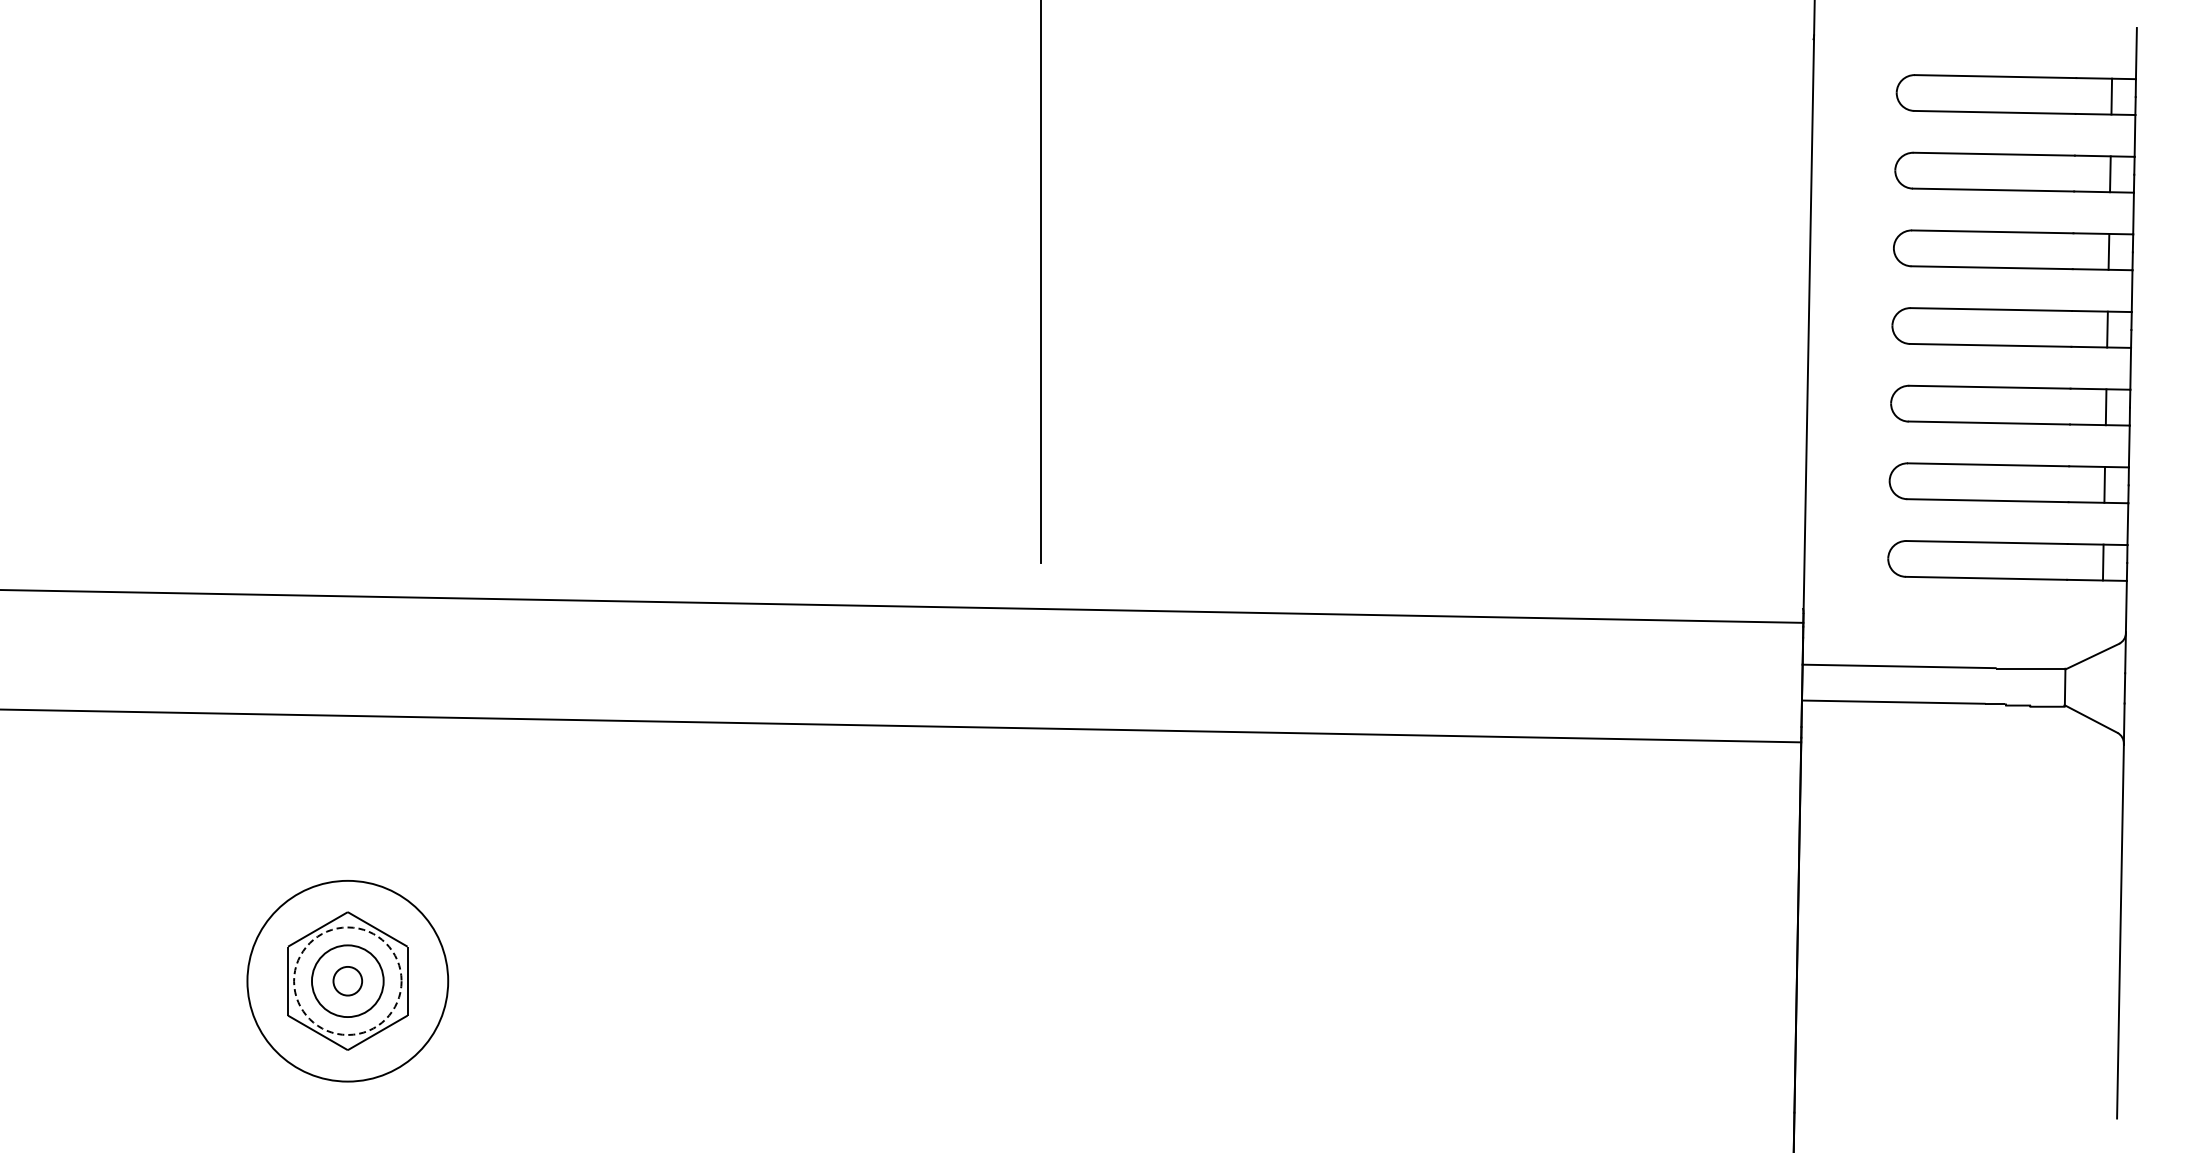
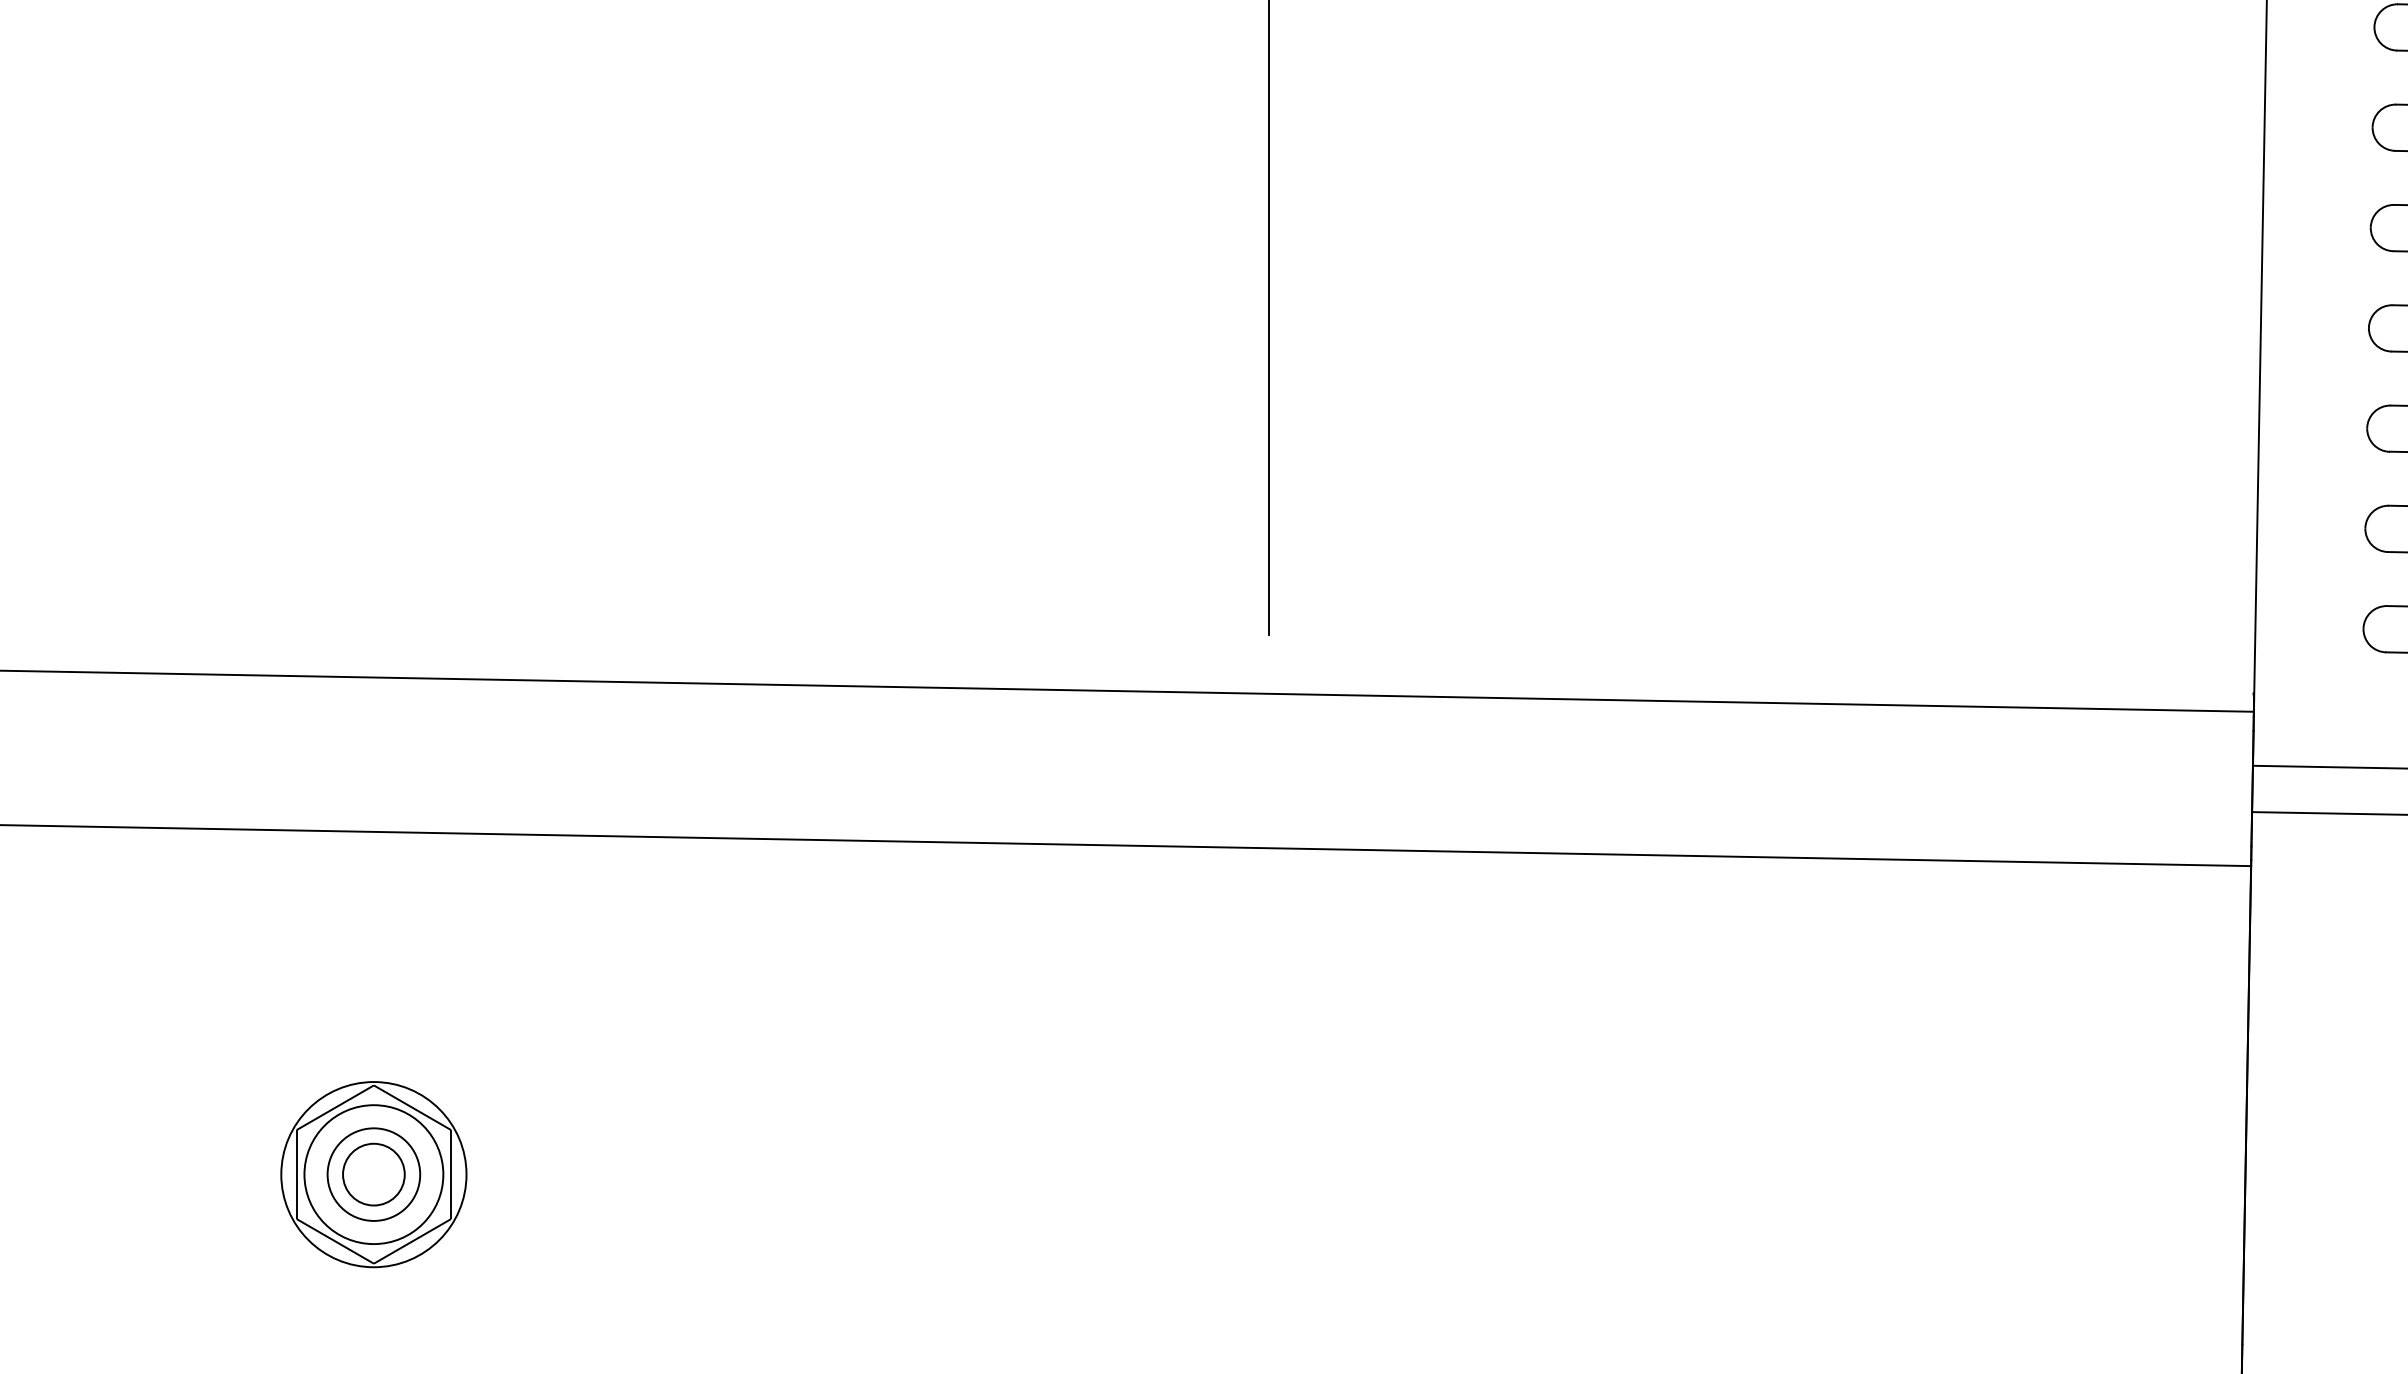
circle: (347, 980) -> (373, 1173), size x0.71
circle: (347, 981) -> (373, 1174), dashed -> solid
circle: (347, 981) -> (373, 1174), size x1.67

